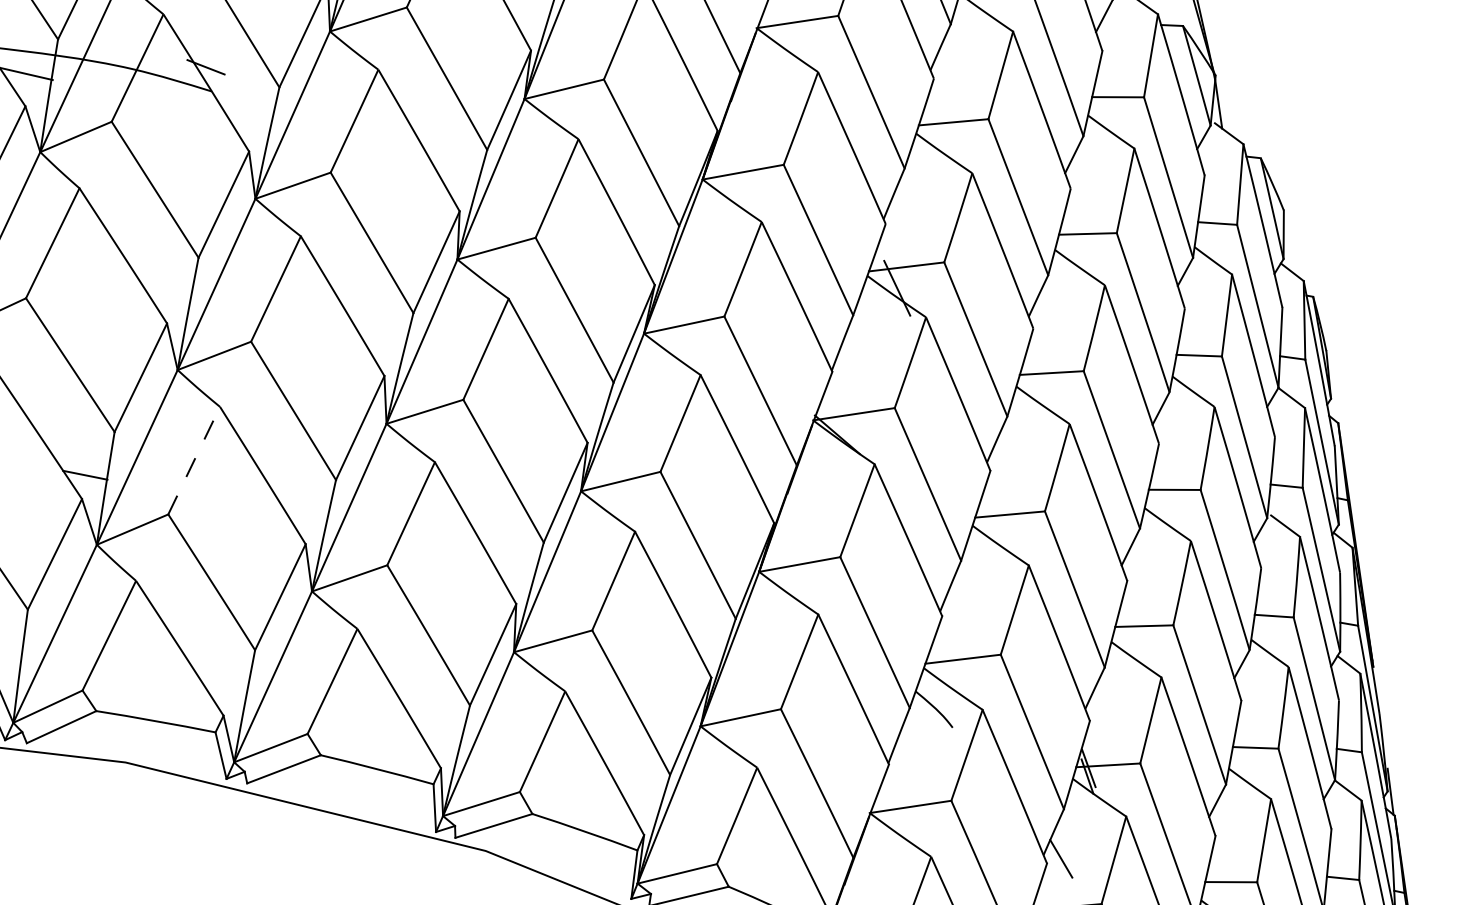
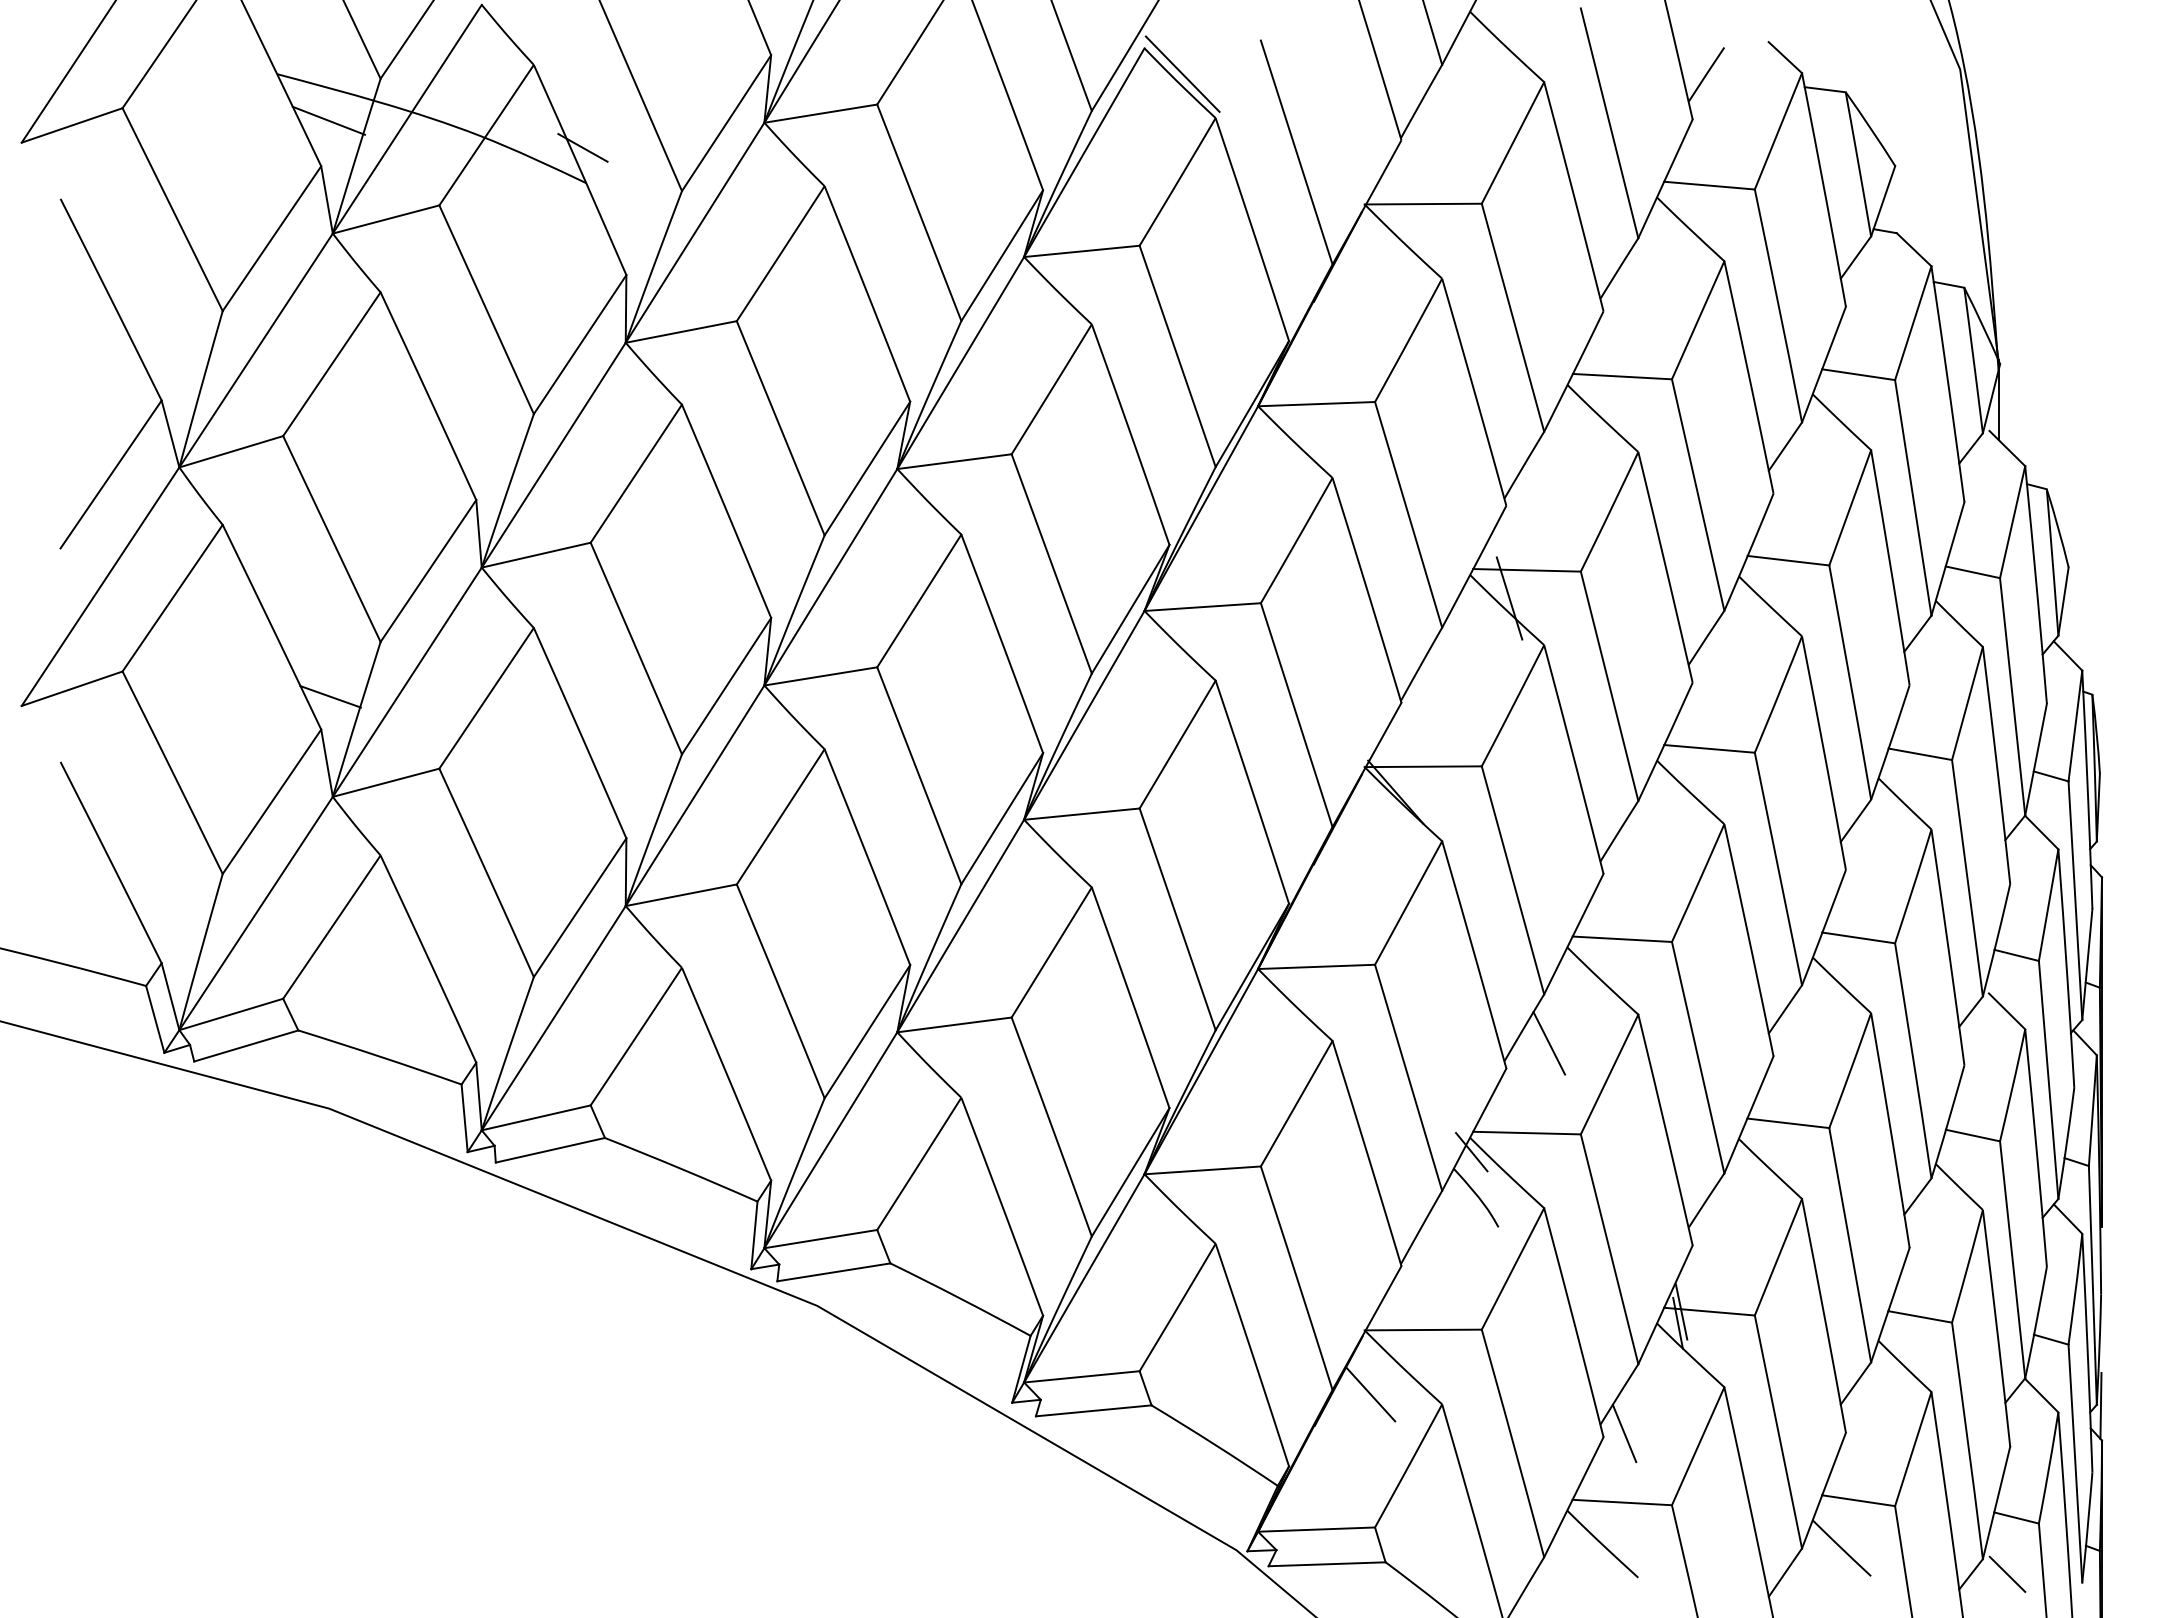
line: (194, 460) -> (486, 698), dashed -> solid
line: (969, 594) -> (1549, 1043), added
line: (926, 677) -> (1471, 1151), added
line: (880, 857) -> (1370, 1394), added

